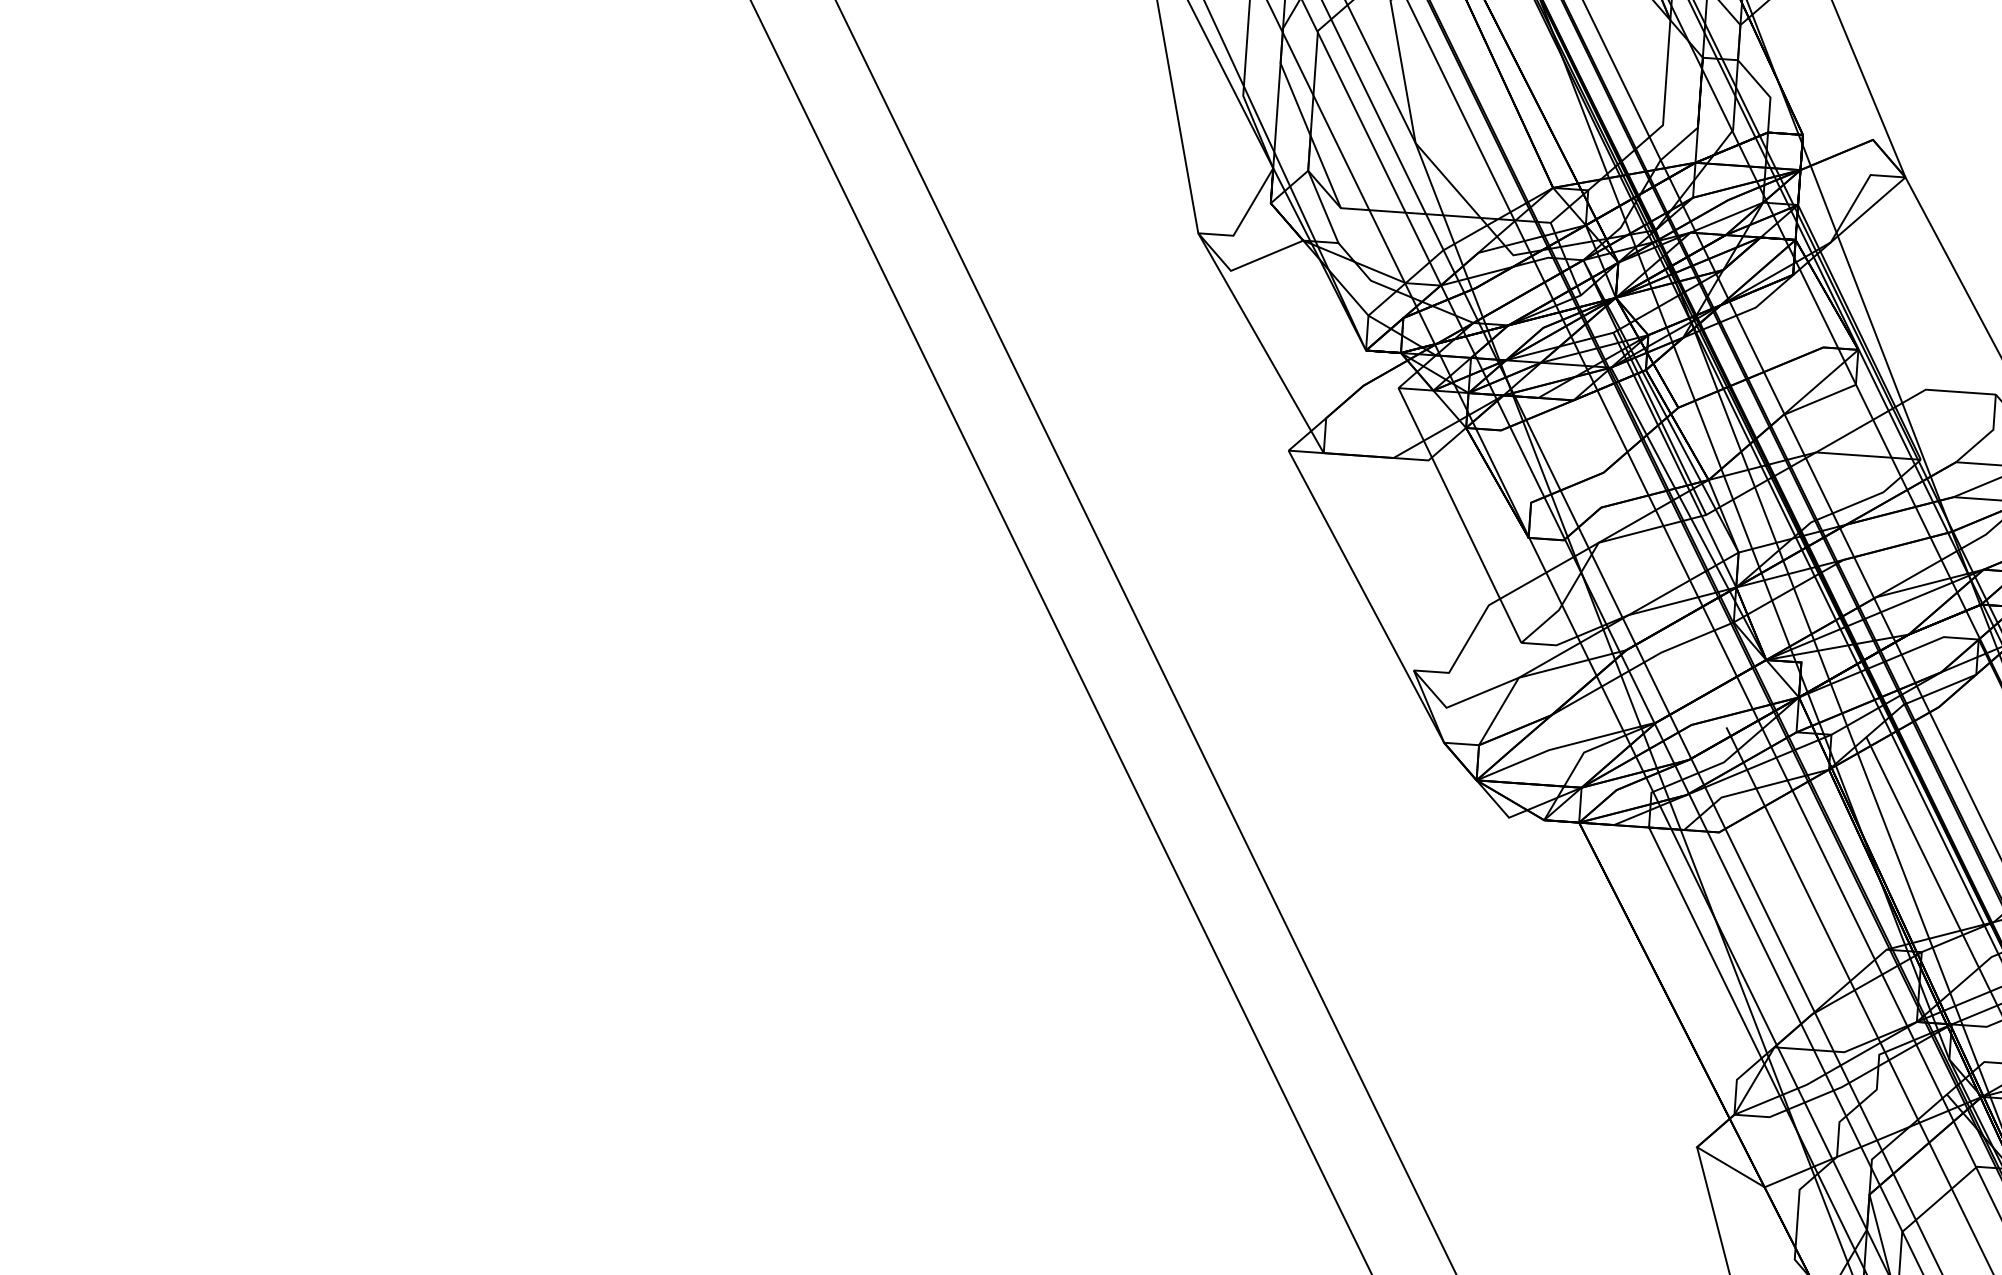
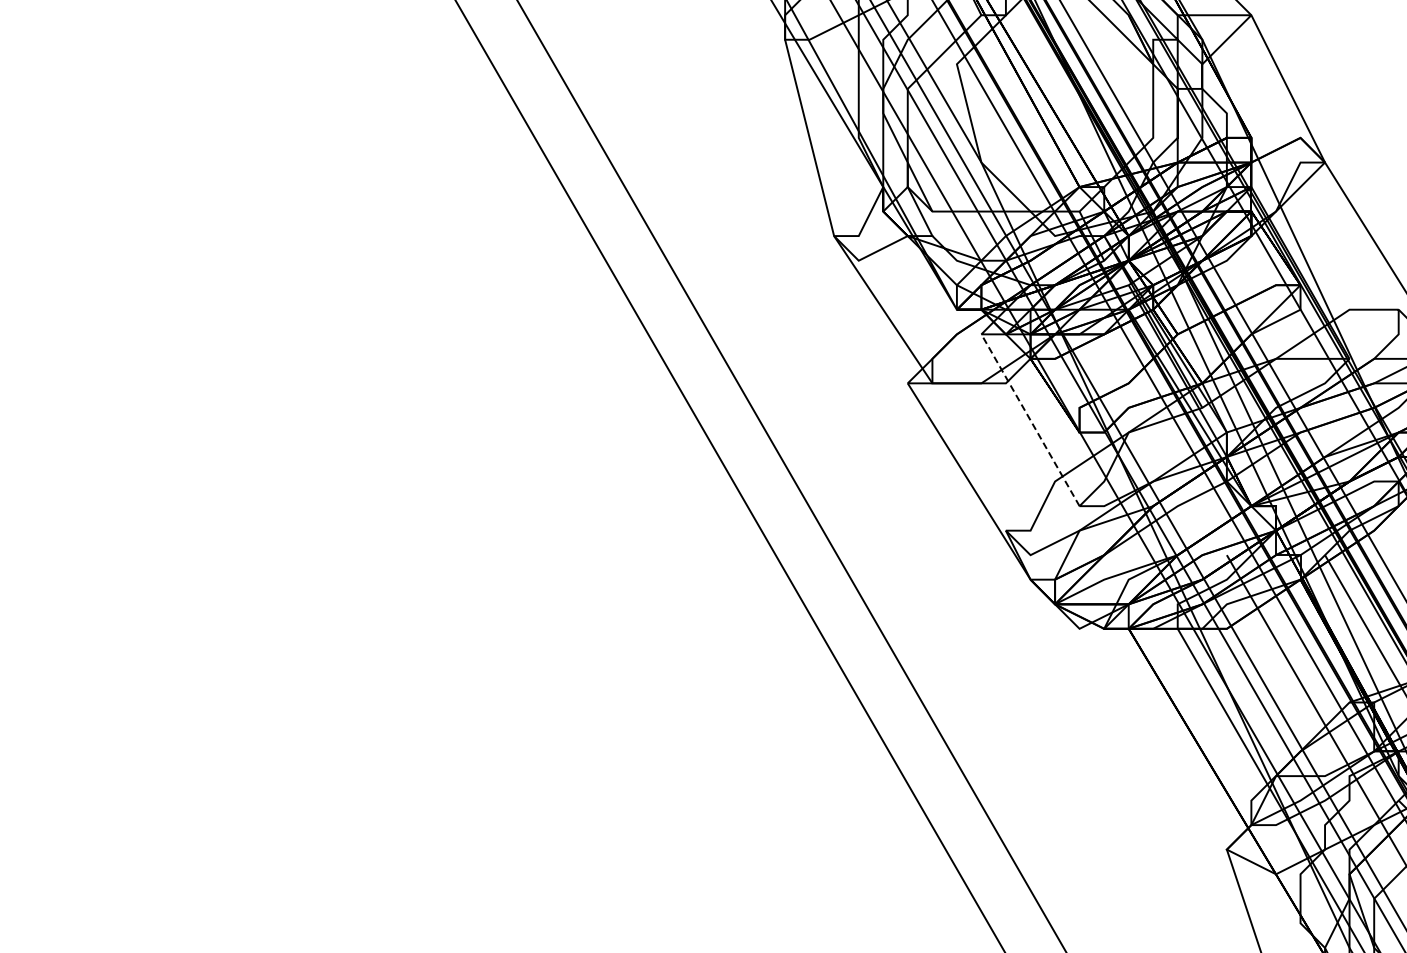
line: (1459, 515) -> (1030, 420), solid -> dashed

